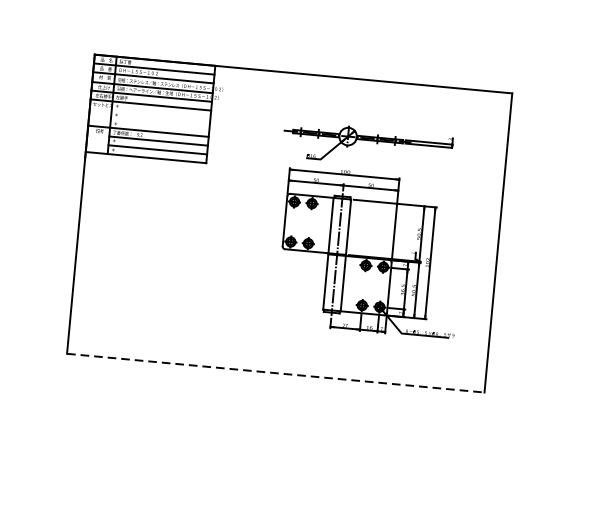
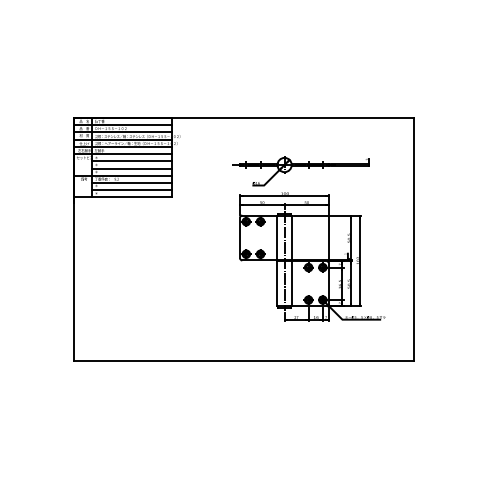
line: (161, 114) -> (132, 161), added
line: (160, 123) -> (132, 168), added
line: (275, 373) -> (243, 361), dashed -> solid

